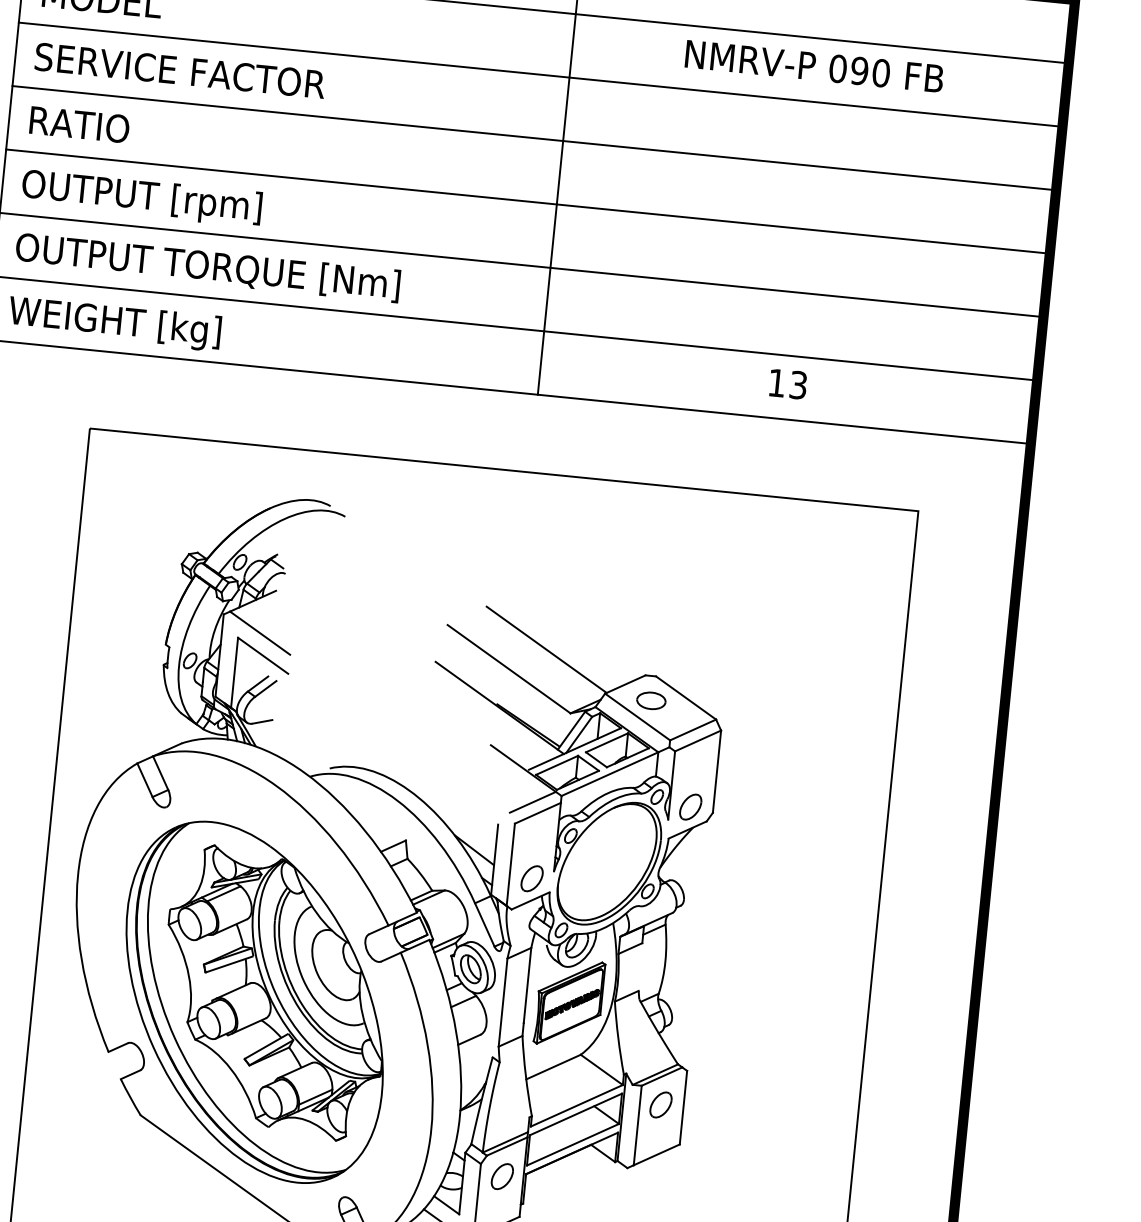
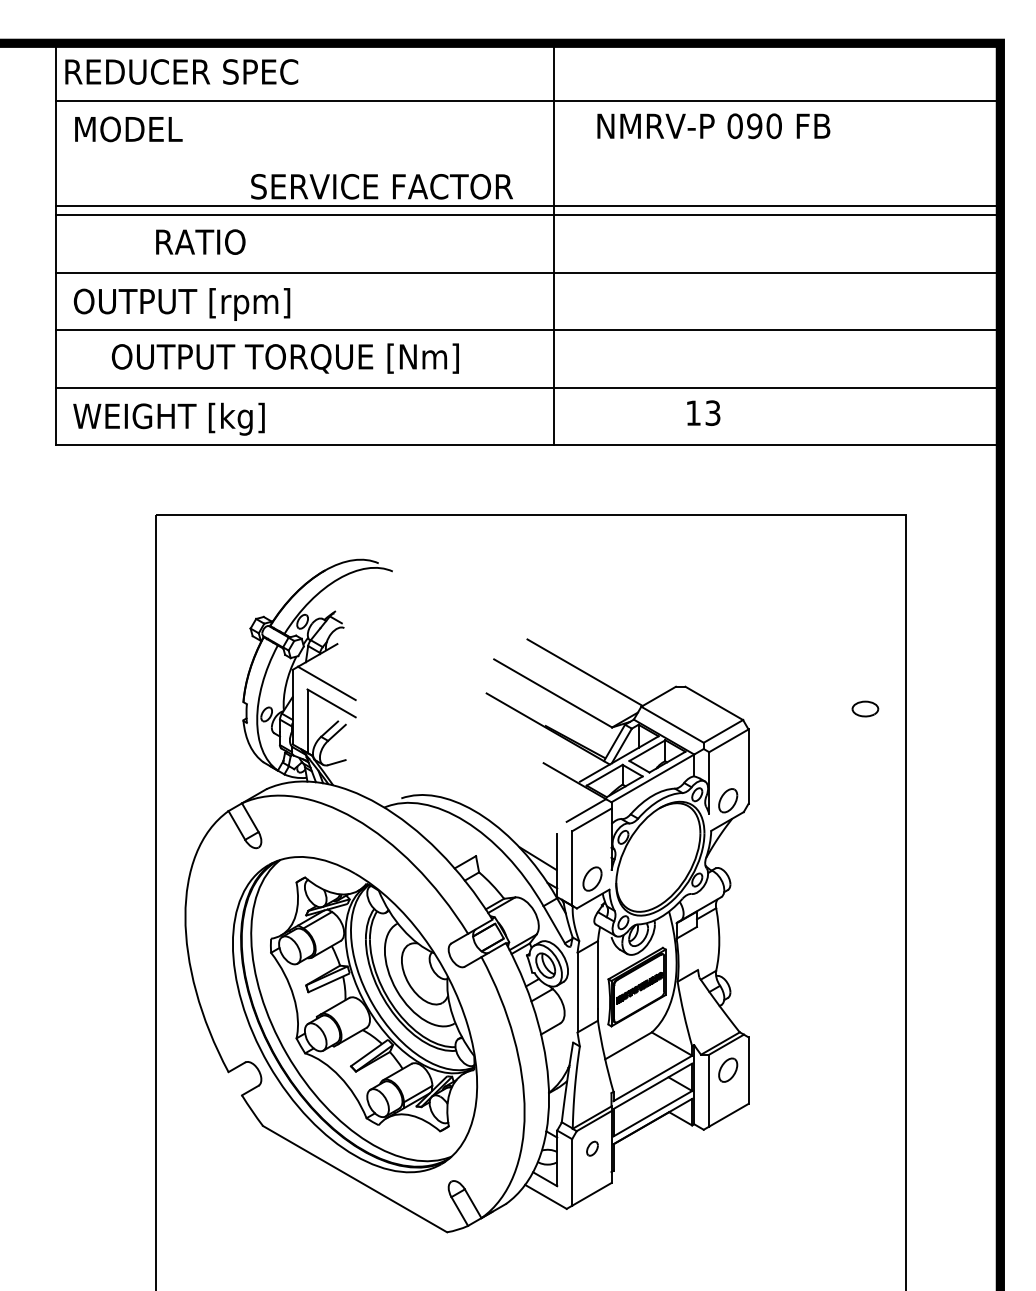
text: (814, 66) -> (713, 126), moved
text: (179, 70) -> (381, 186), moved
line: (540, 75) -> (528, 206), moved
text: (79, 124) -> (200, 241), moved
text: (206, 267) -> (284, 358), moved
text: (788, 383) -> (703, 412), moved
part: (651, 700) -> (865, 708), moved
part: (502, 1176) -> (592, 1148), size x0.6

